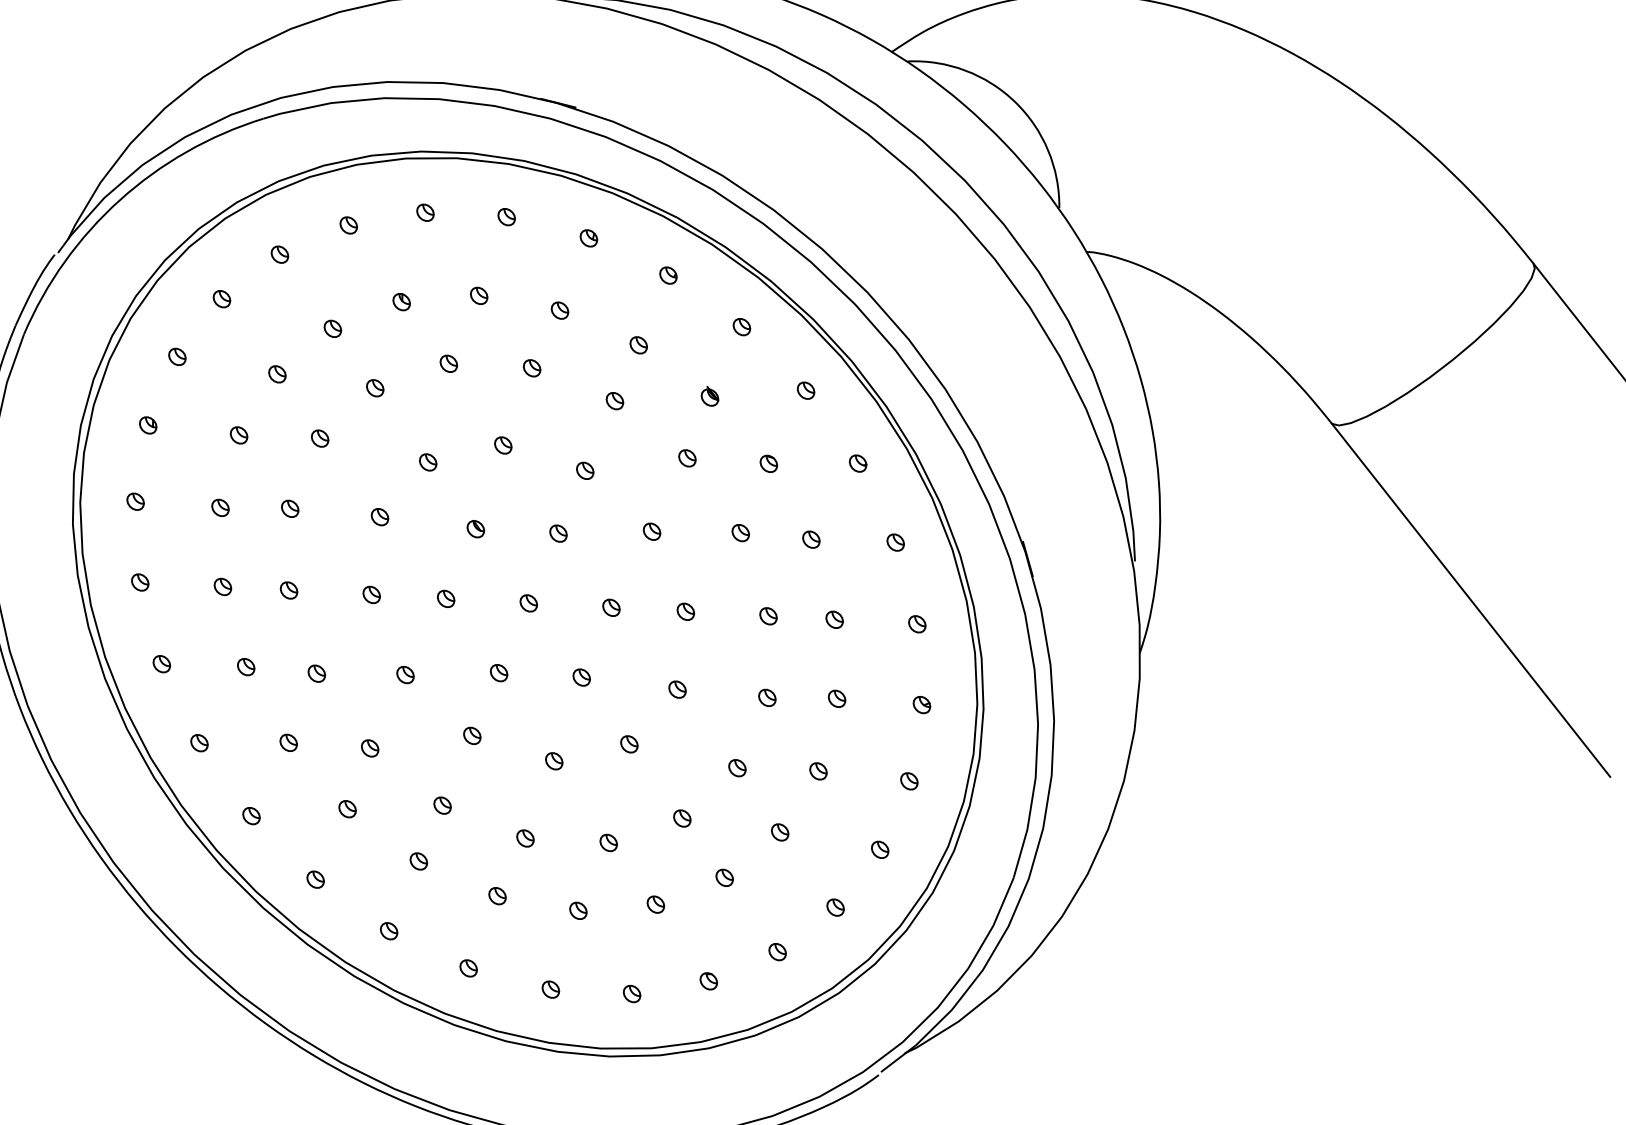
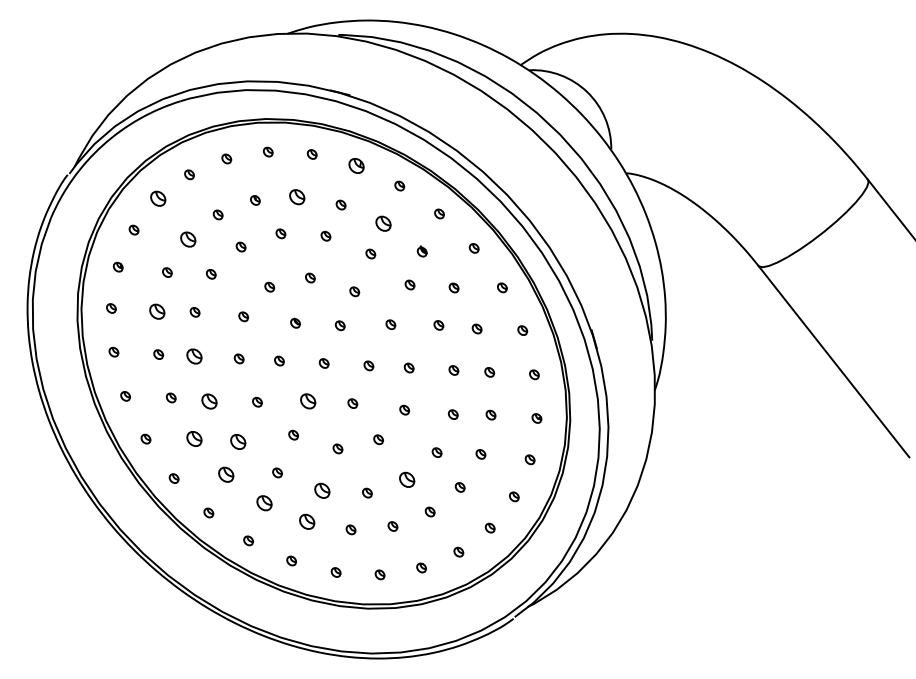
part: (588, 237) -> (356, 165), size x1.6
part: (479, 294) -> (297, 196), size x1.6
part: (220, 298) -> (157, 198), size x1.6
part: (638, 344) -> (383, 223), size x1.6
part: (276, 374) -> (187, 239), size x1.6
part: (220, 507) -> (157, 311), size x1.6
part: (289, 590) -> (194, 356), size x1.6
part: (497, 671) -> (307, 400), size x1.6
part: (316, 673) -> (209, 401), size x1.6
part: (287, 741) -> (193, 438), size x1.6
part: (370, 747) -> (238, 441), size x1.6
part: (346, 808) -> (225, 474), size x1.6
part: (682, 817) -> (407, 479), size x1.6
part: (525, 838) -> (322, 490), size x1.6
part: (418, 860) -> (264, 502), size x1.6
part: (497, 895) -> (307, 521), size x1.6

